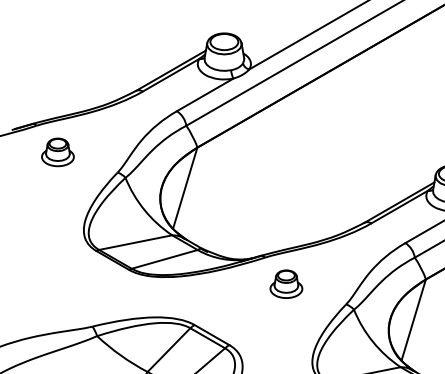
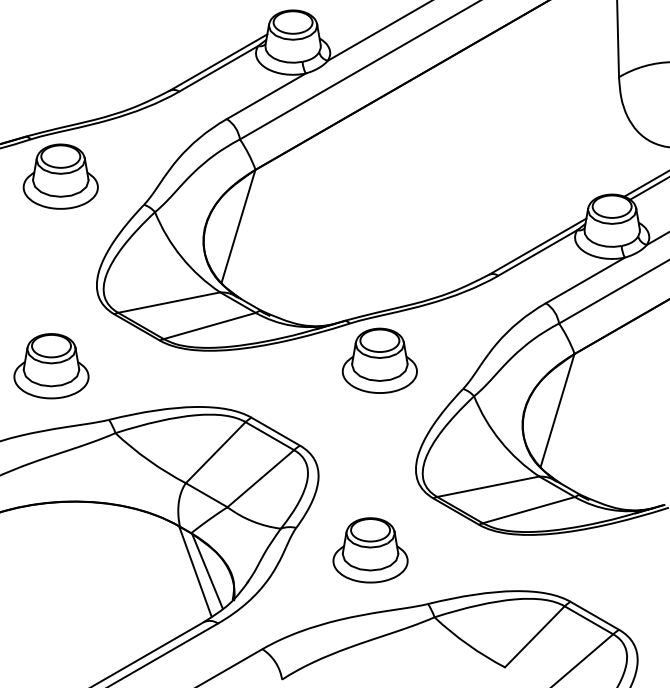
part: (57, 152) -> (60, 176), size x1.67
part: (286, 284) -> (379, 360), size x1.67
part: (51, 288) -> (51, 366), added

